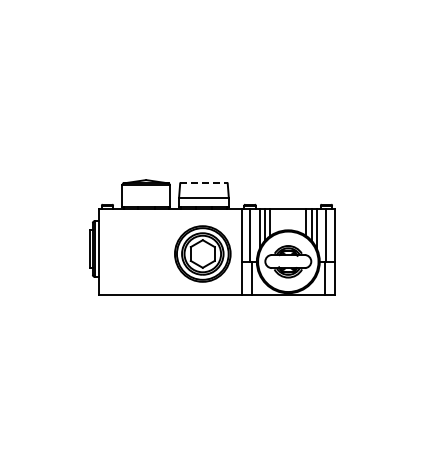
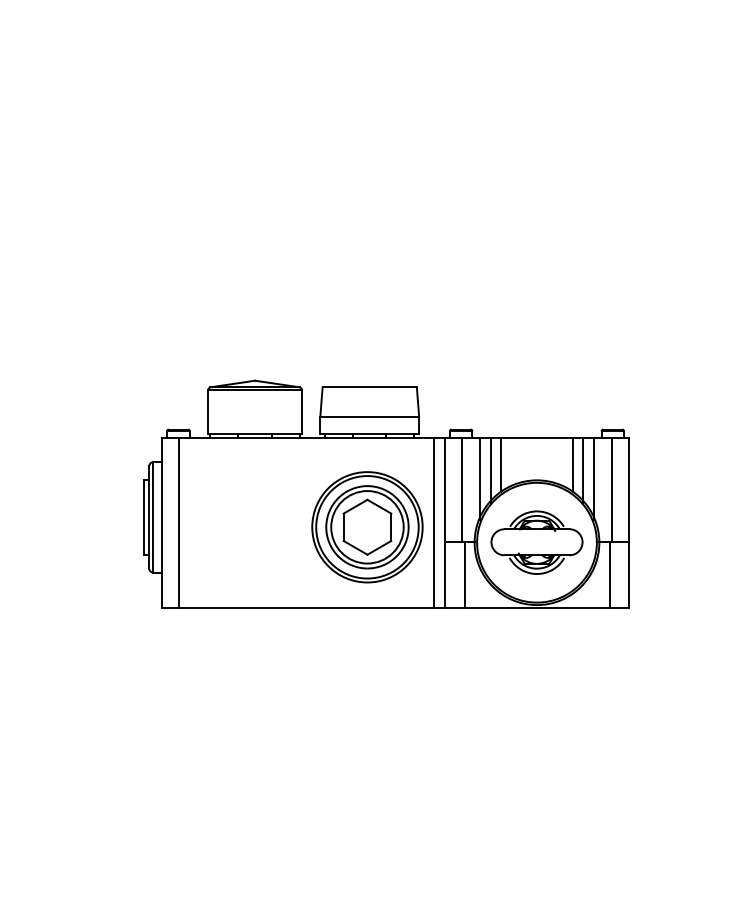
line: (203, 183) -> (368, 387), dashed -> solid
line: (107, 251) -> (178, 522), added
line: (236, 251) -> (434, 522), added

